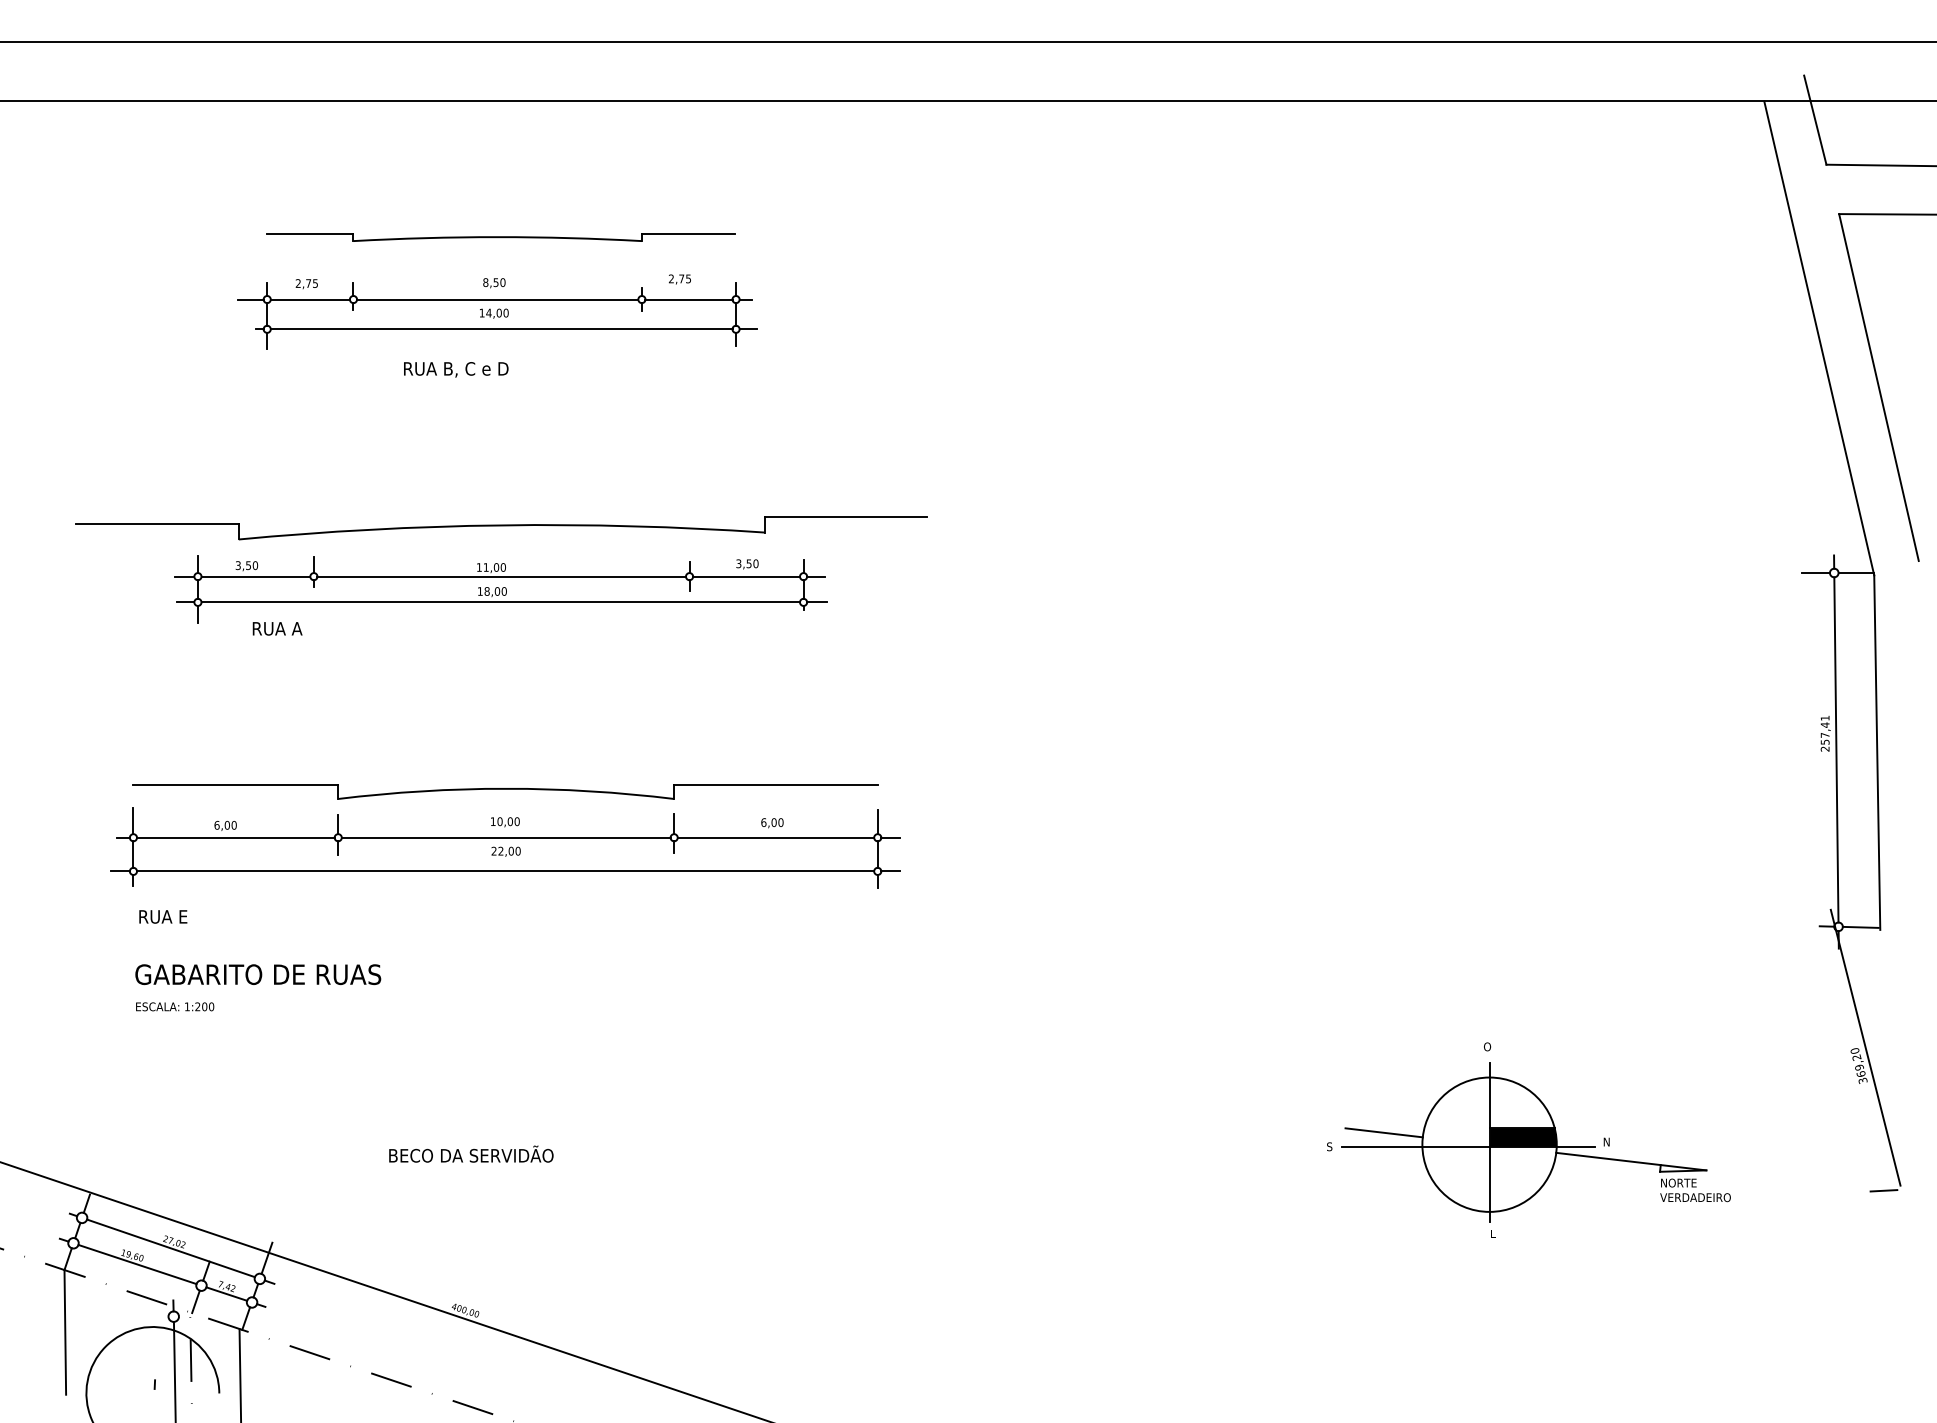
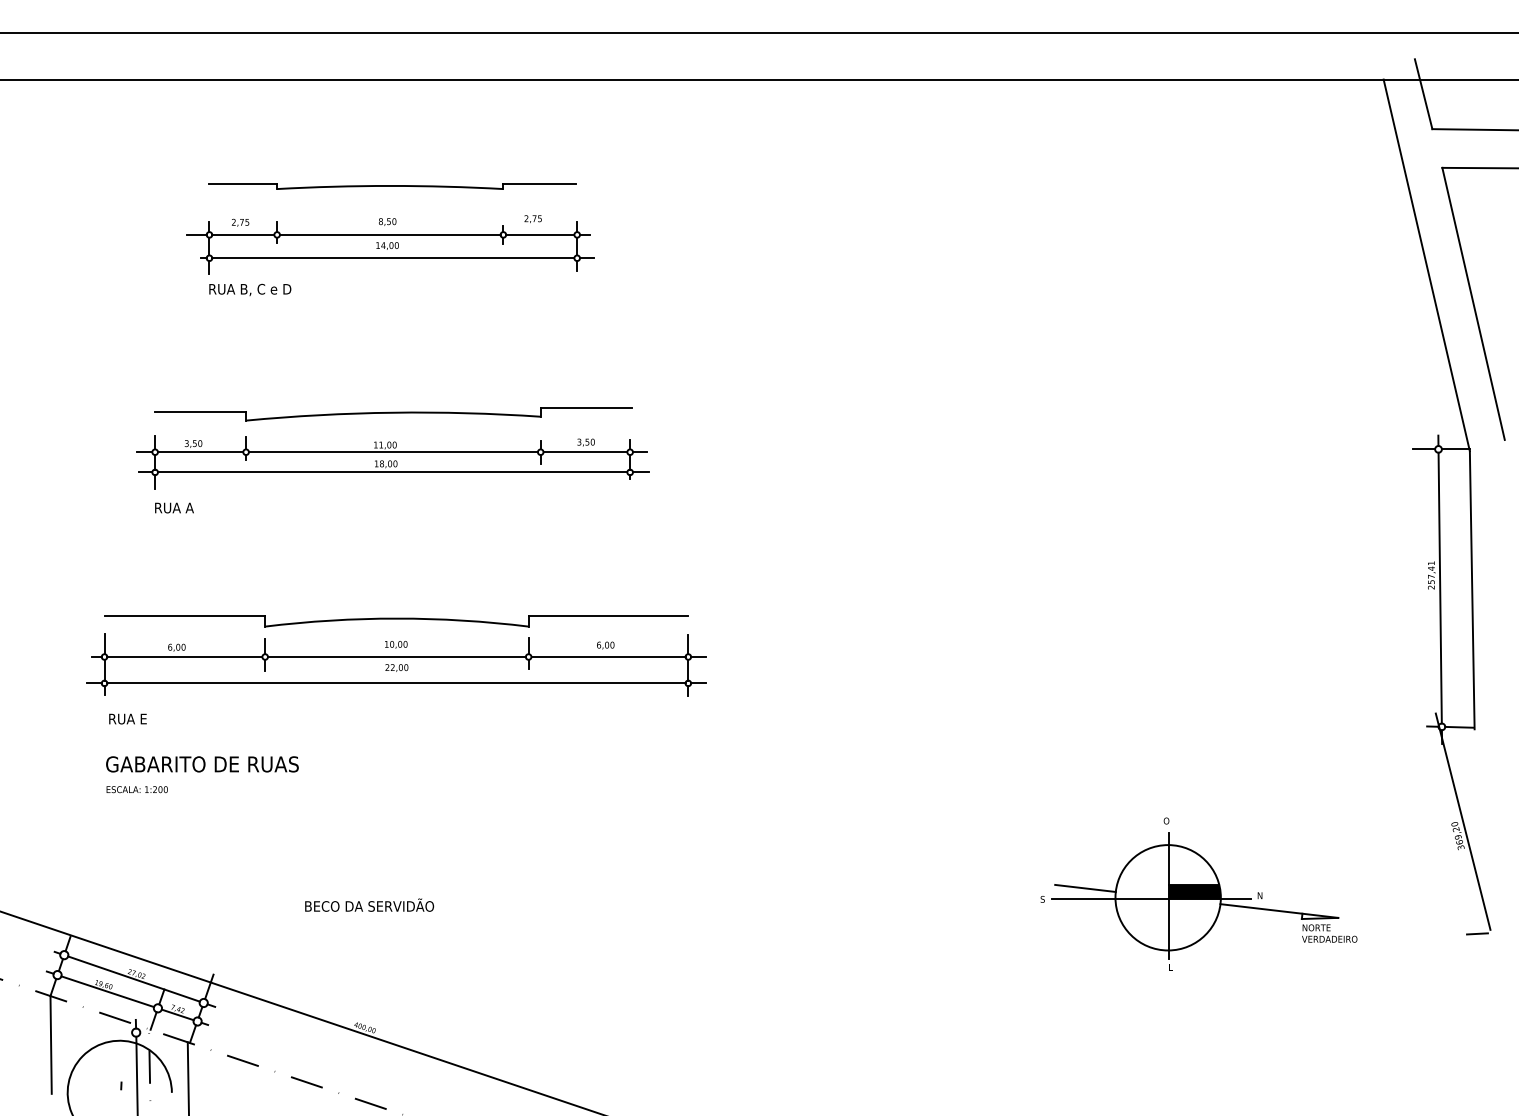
text: (456, 369) -> (250, 289), moved
part: (501, 528) -> (393, 414), size x0.71
text: (277, 628) -> (174, 507), moved

